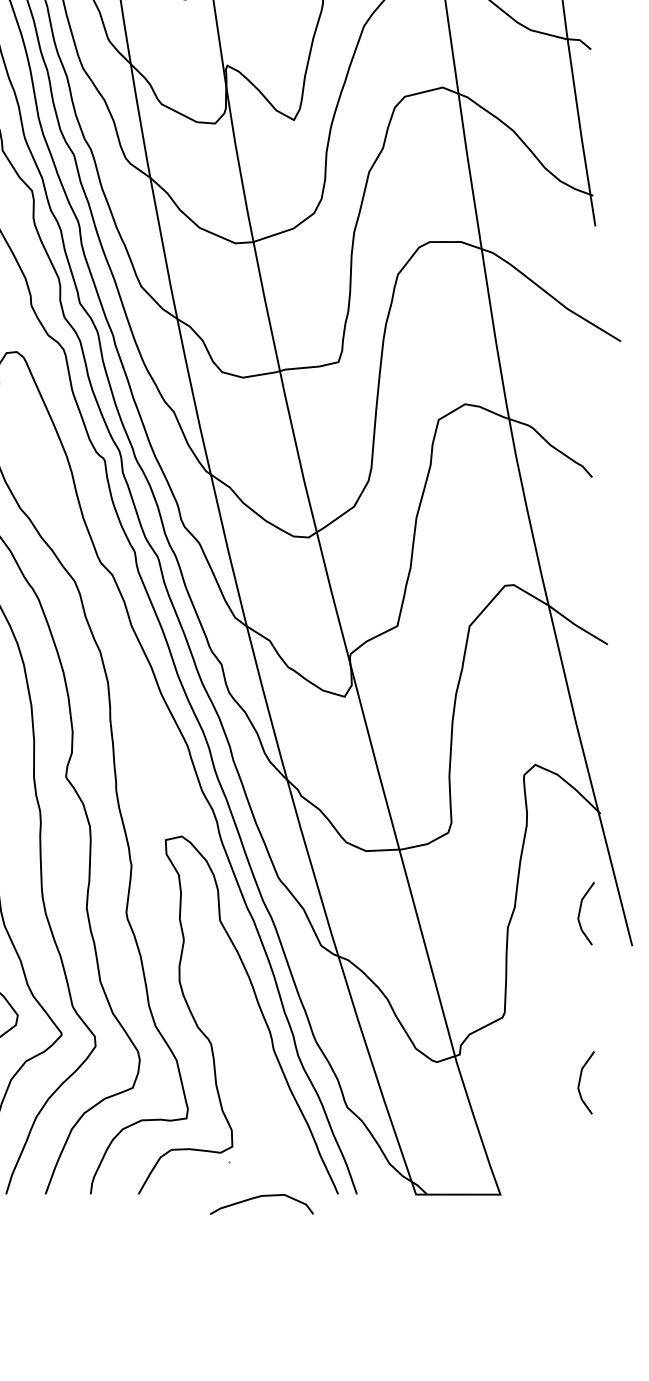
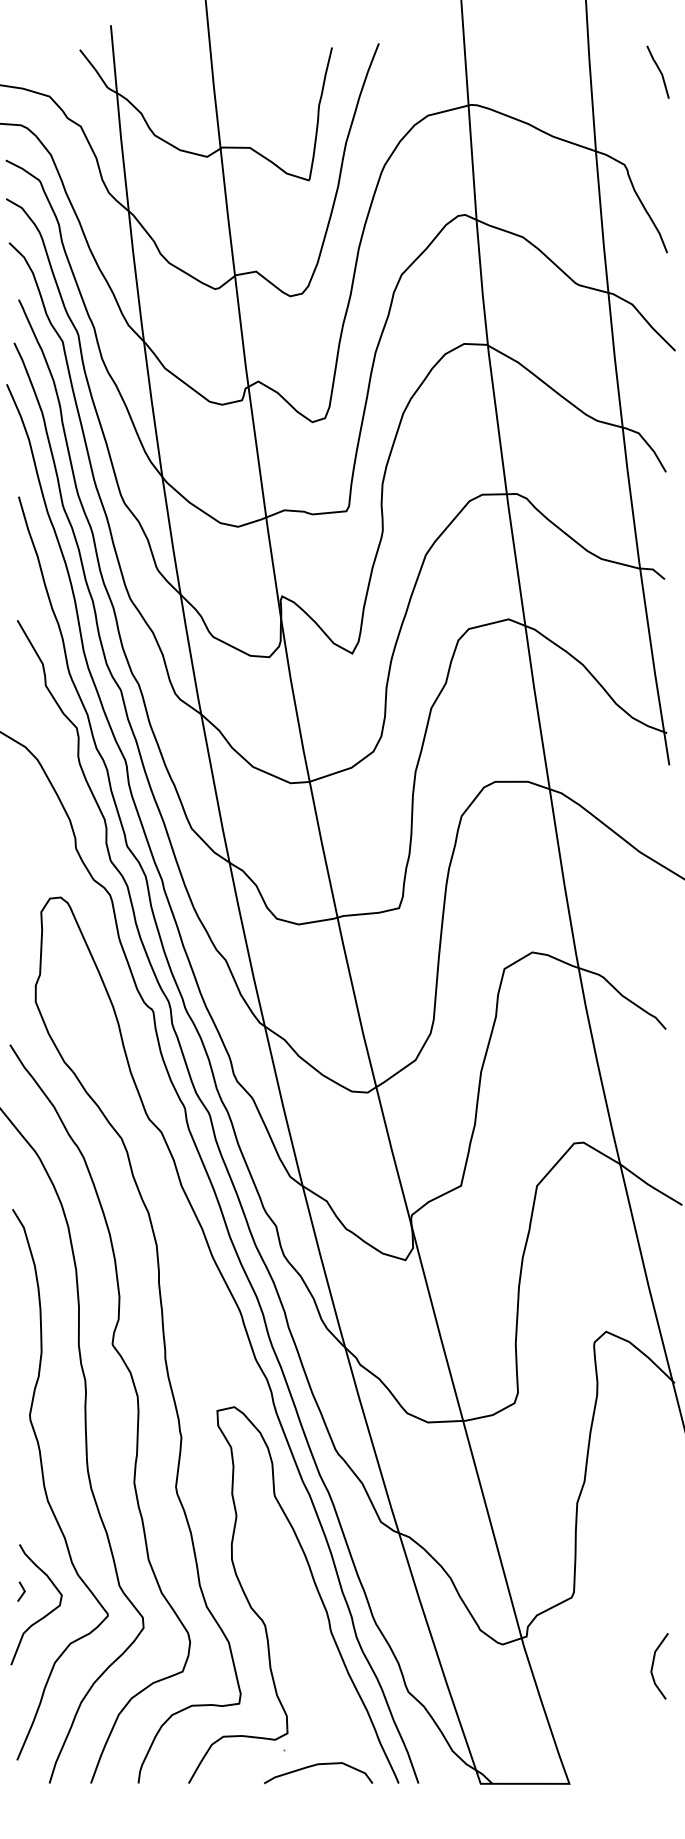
line: (580, 913) -> (653, 1488), removed
curve: (261, 1197) -> (318, 1765), moved

